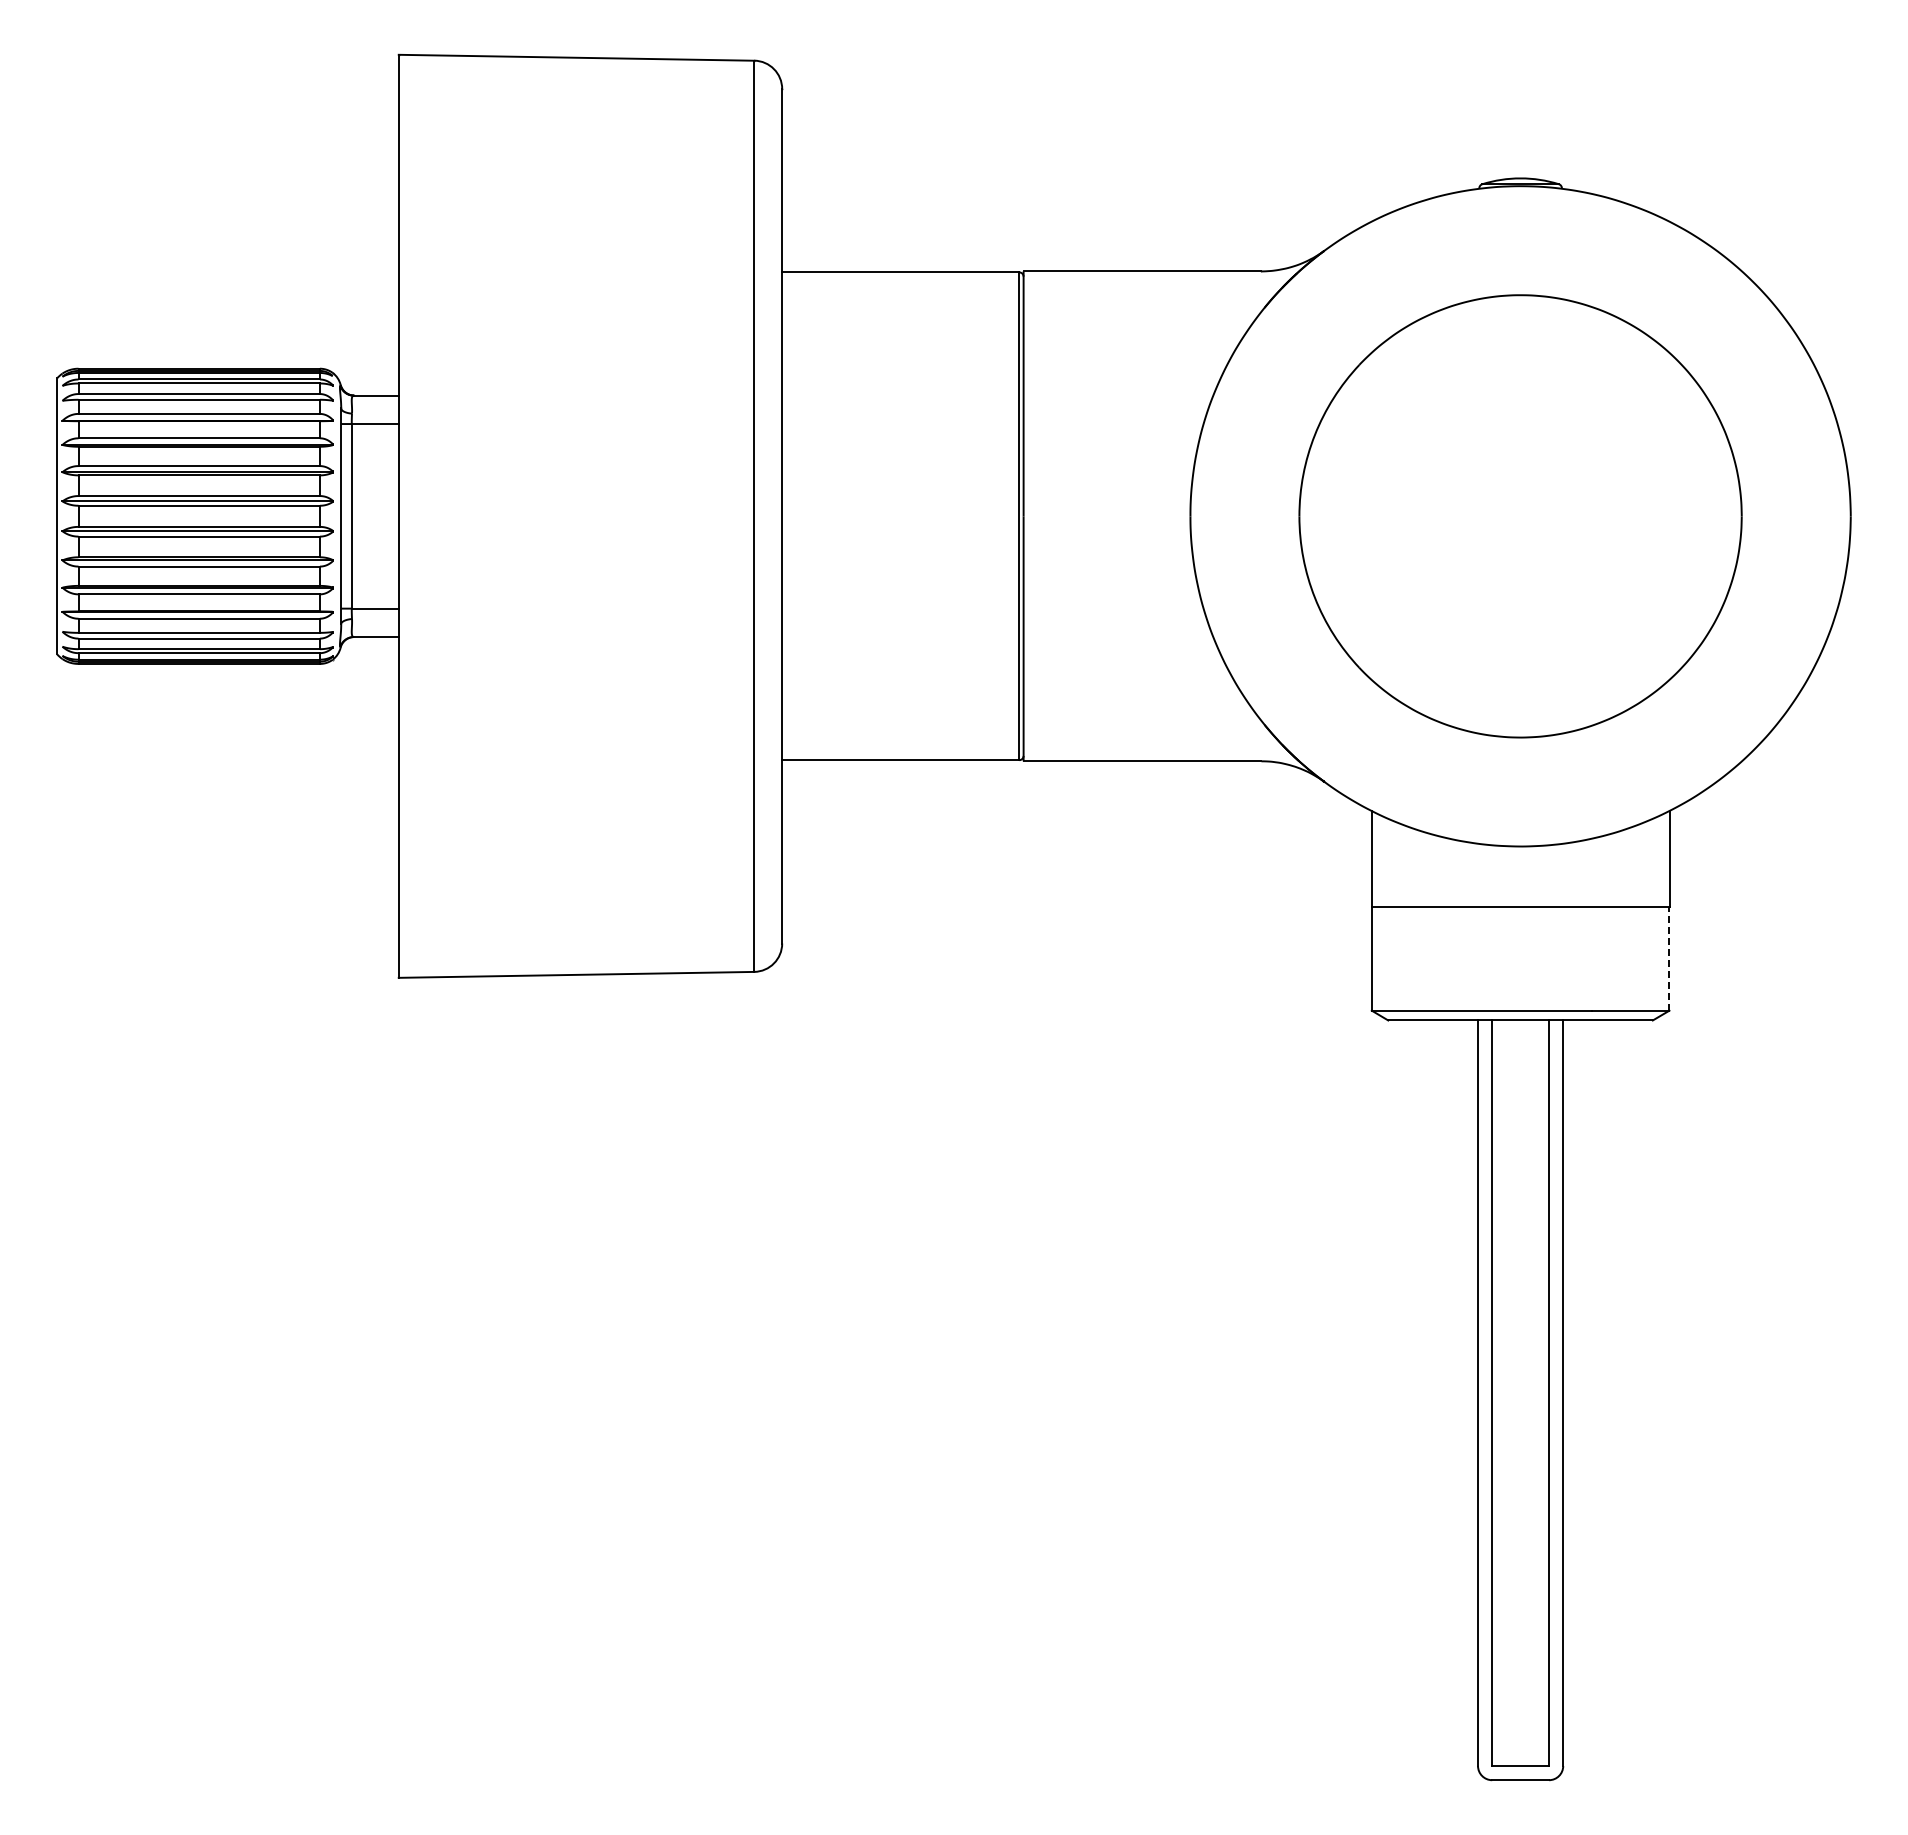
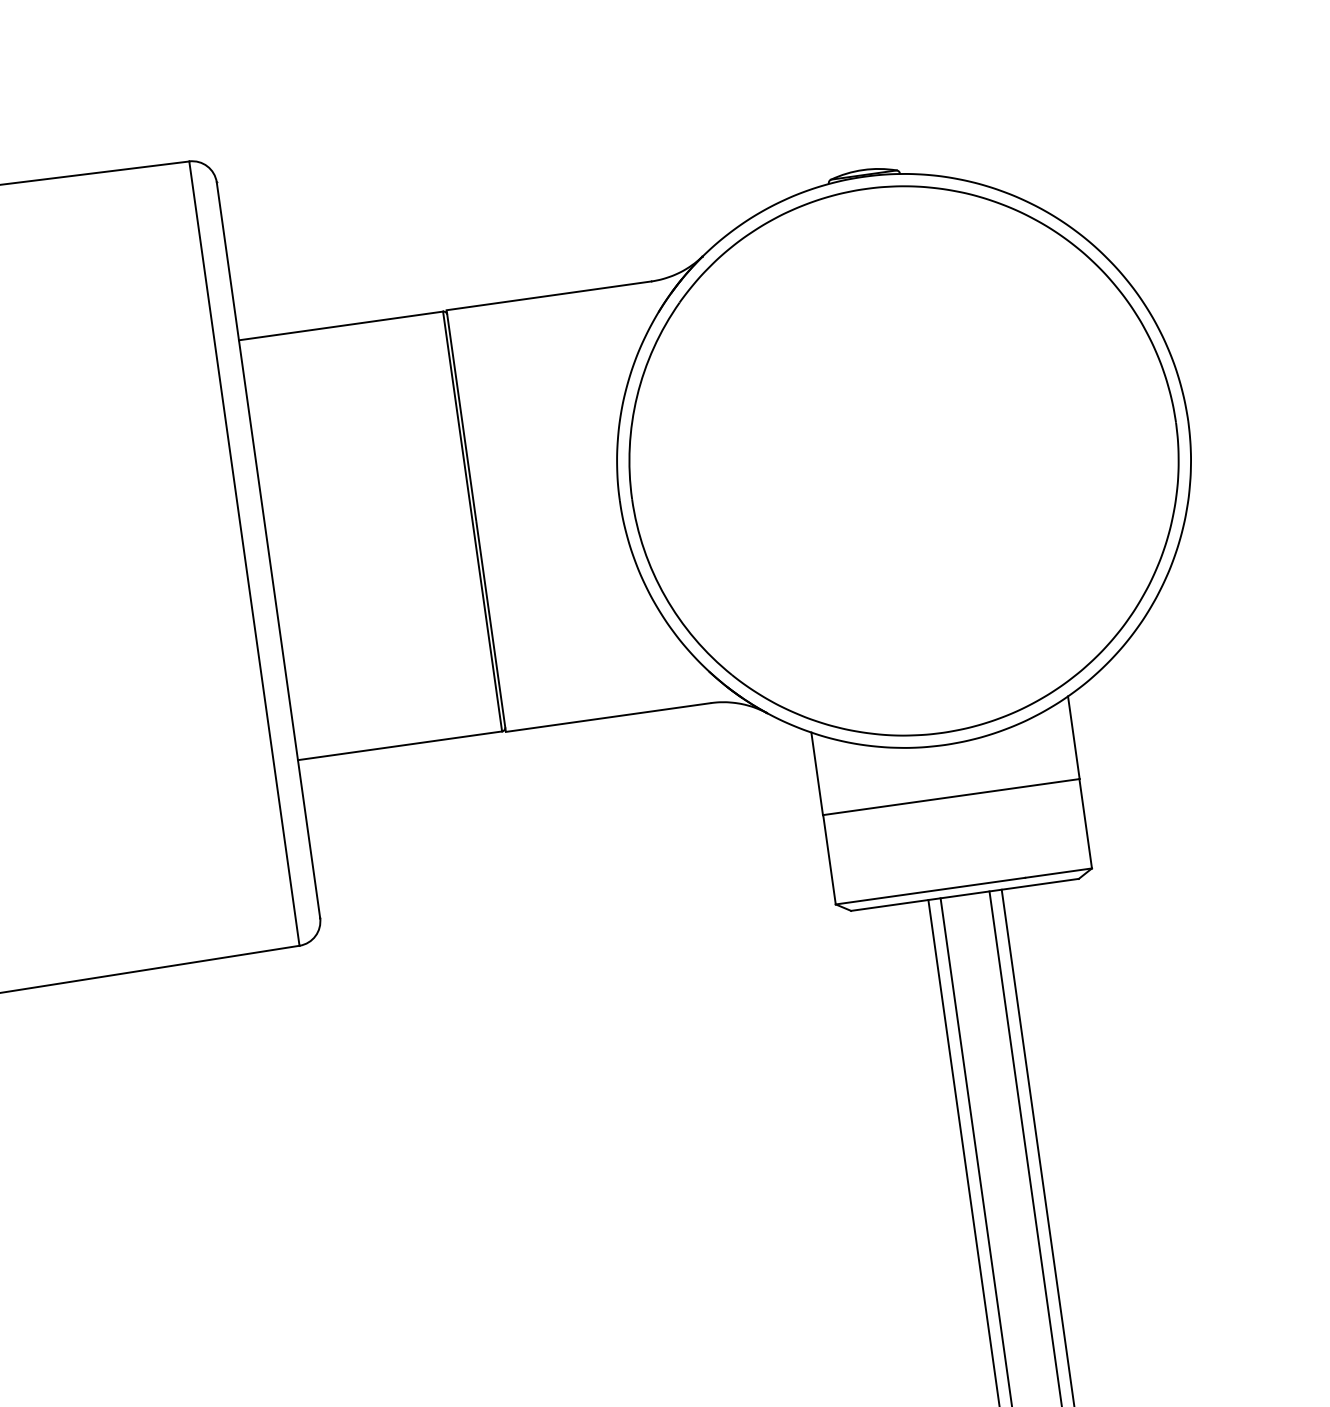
part: (1520, 516) -> (903, 461), size x1.43
line: (1669, 958) -> (1085, 823), dashed -> solid

